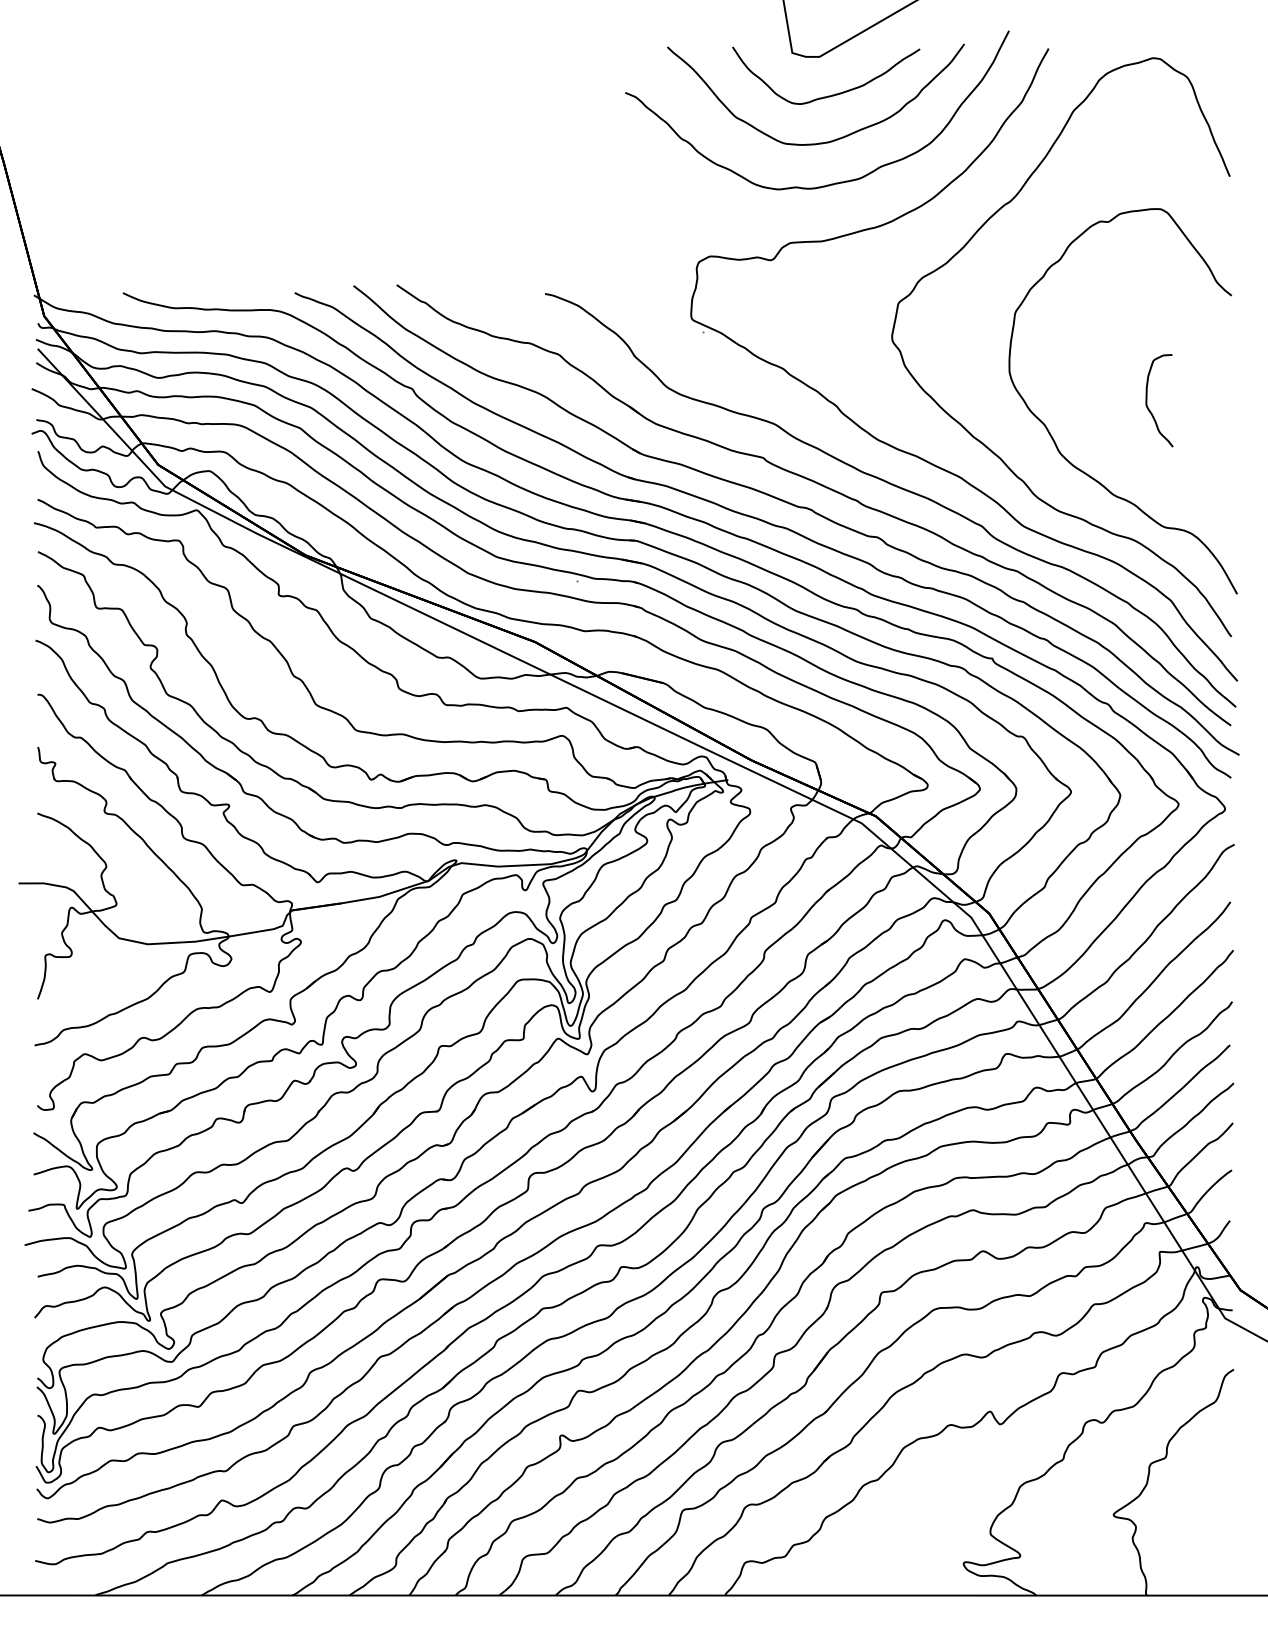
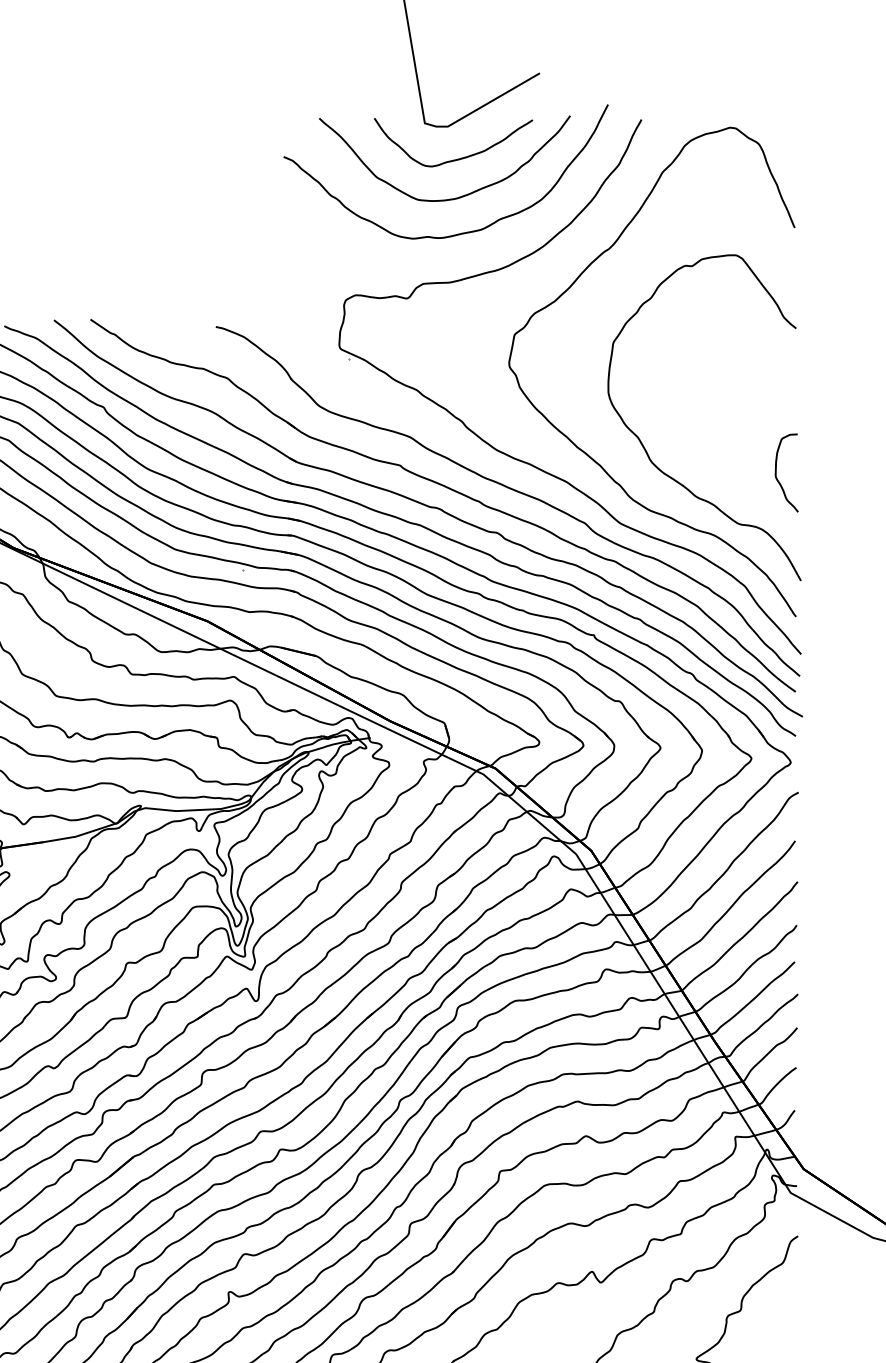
curve: (1147, 400) -> (776, 472), moved

